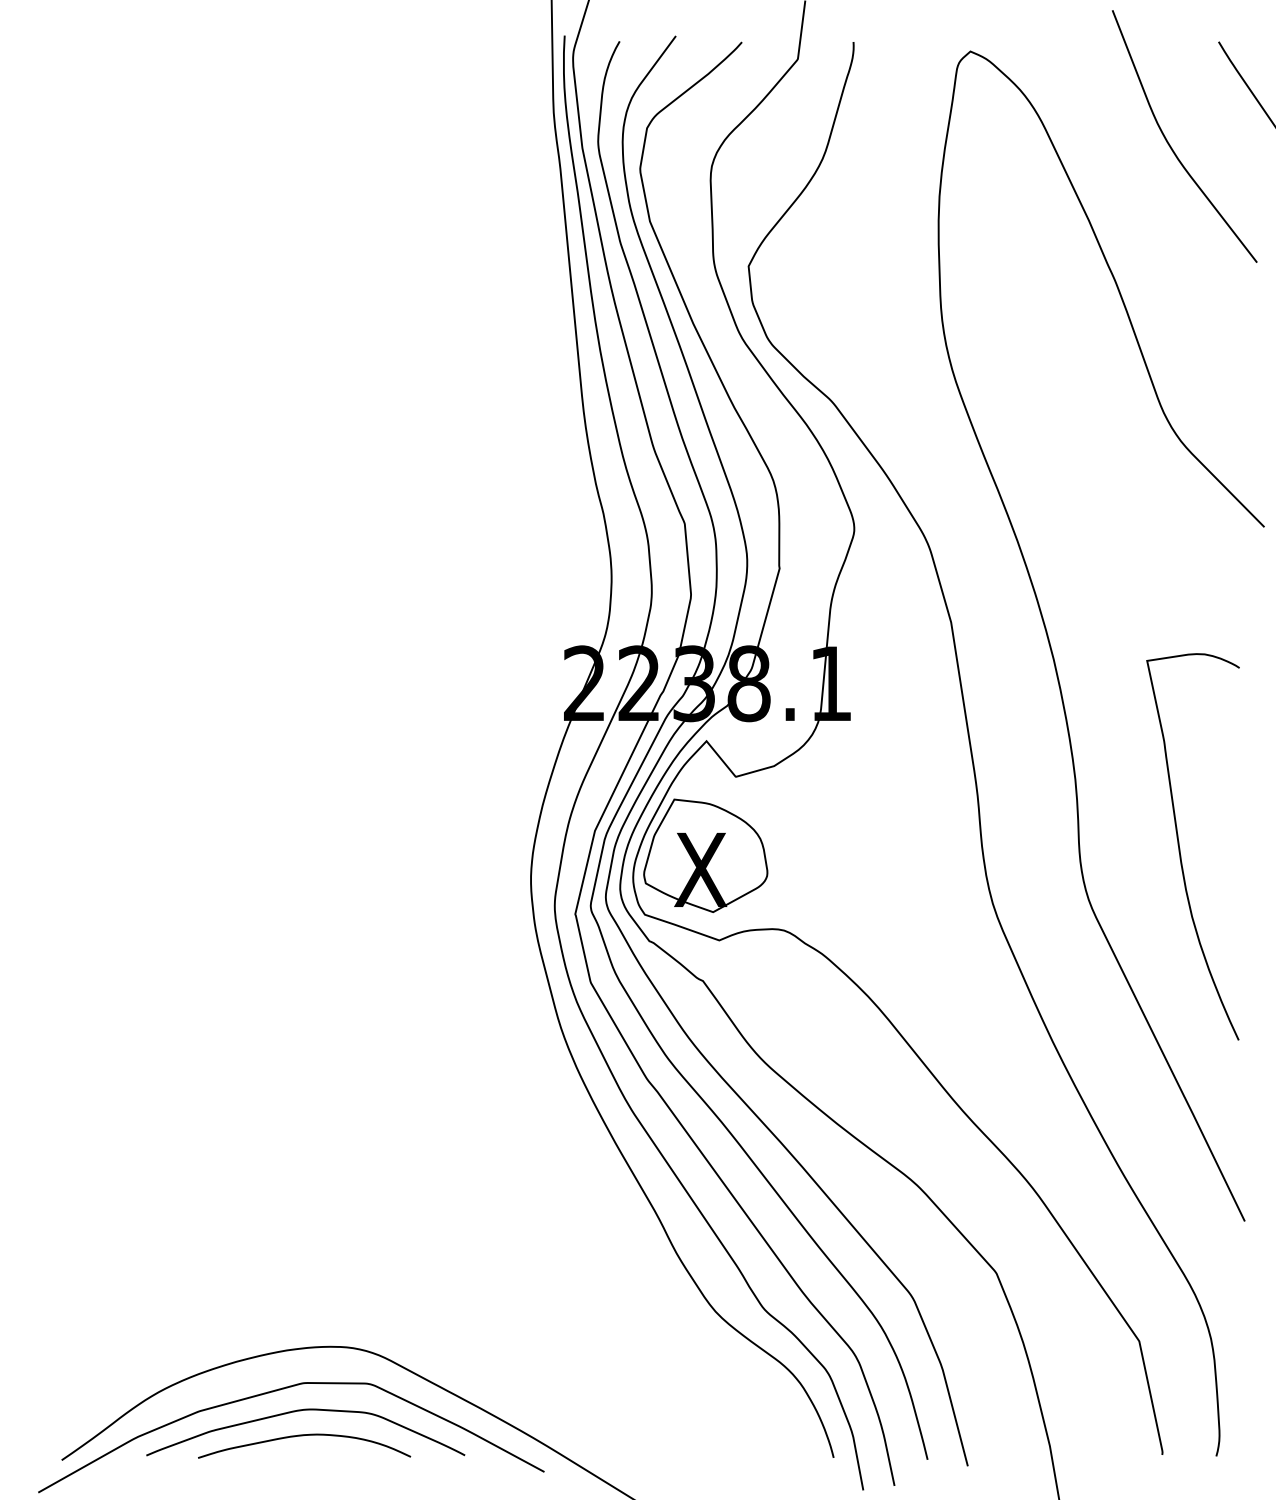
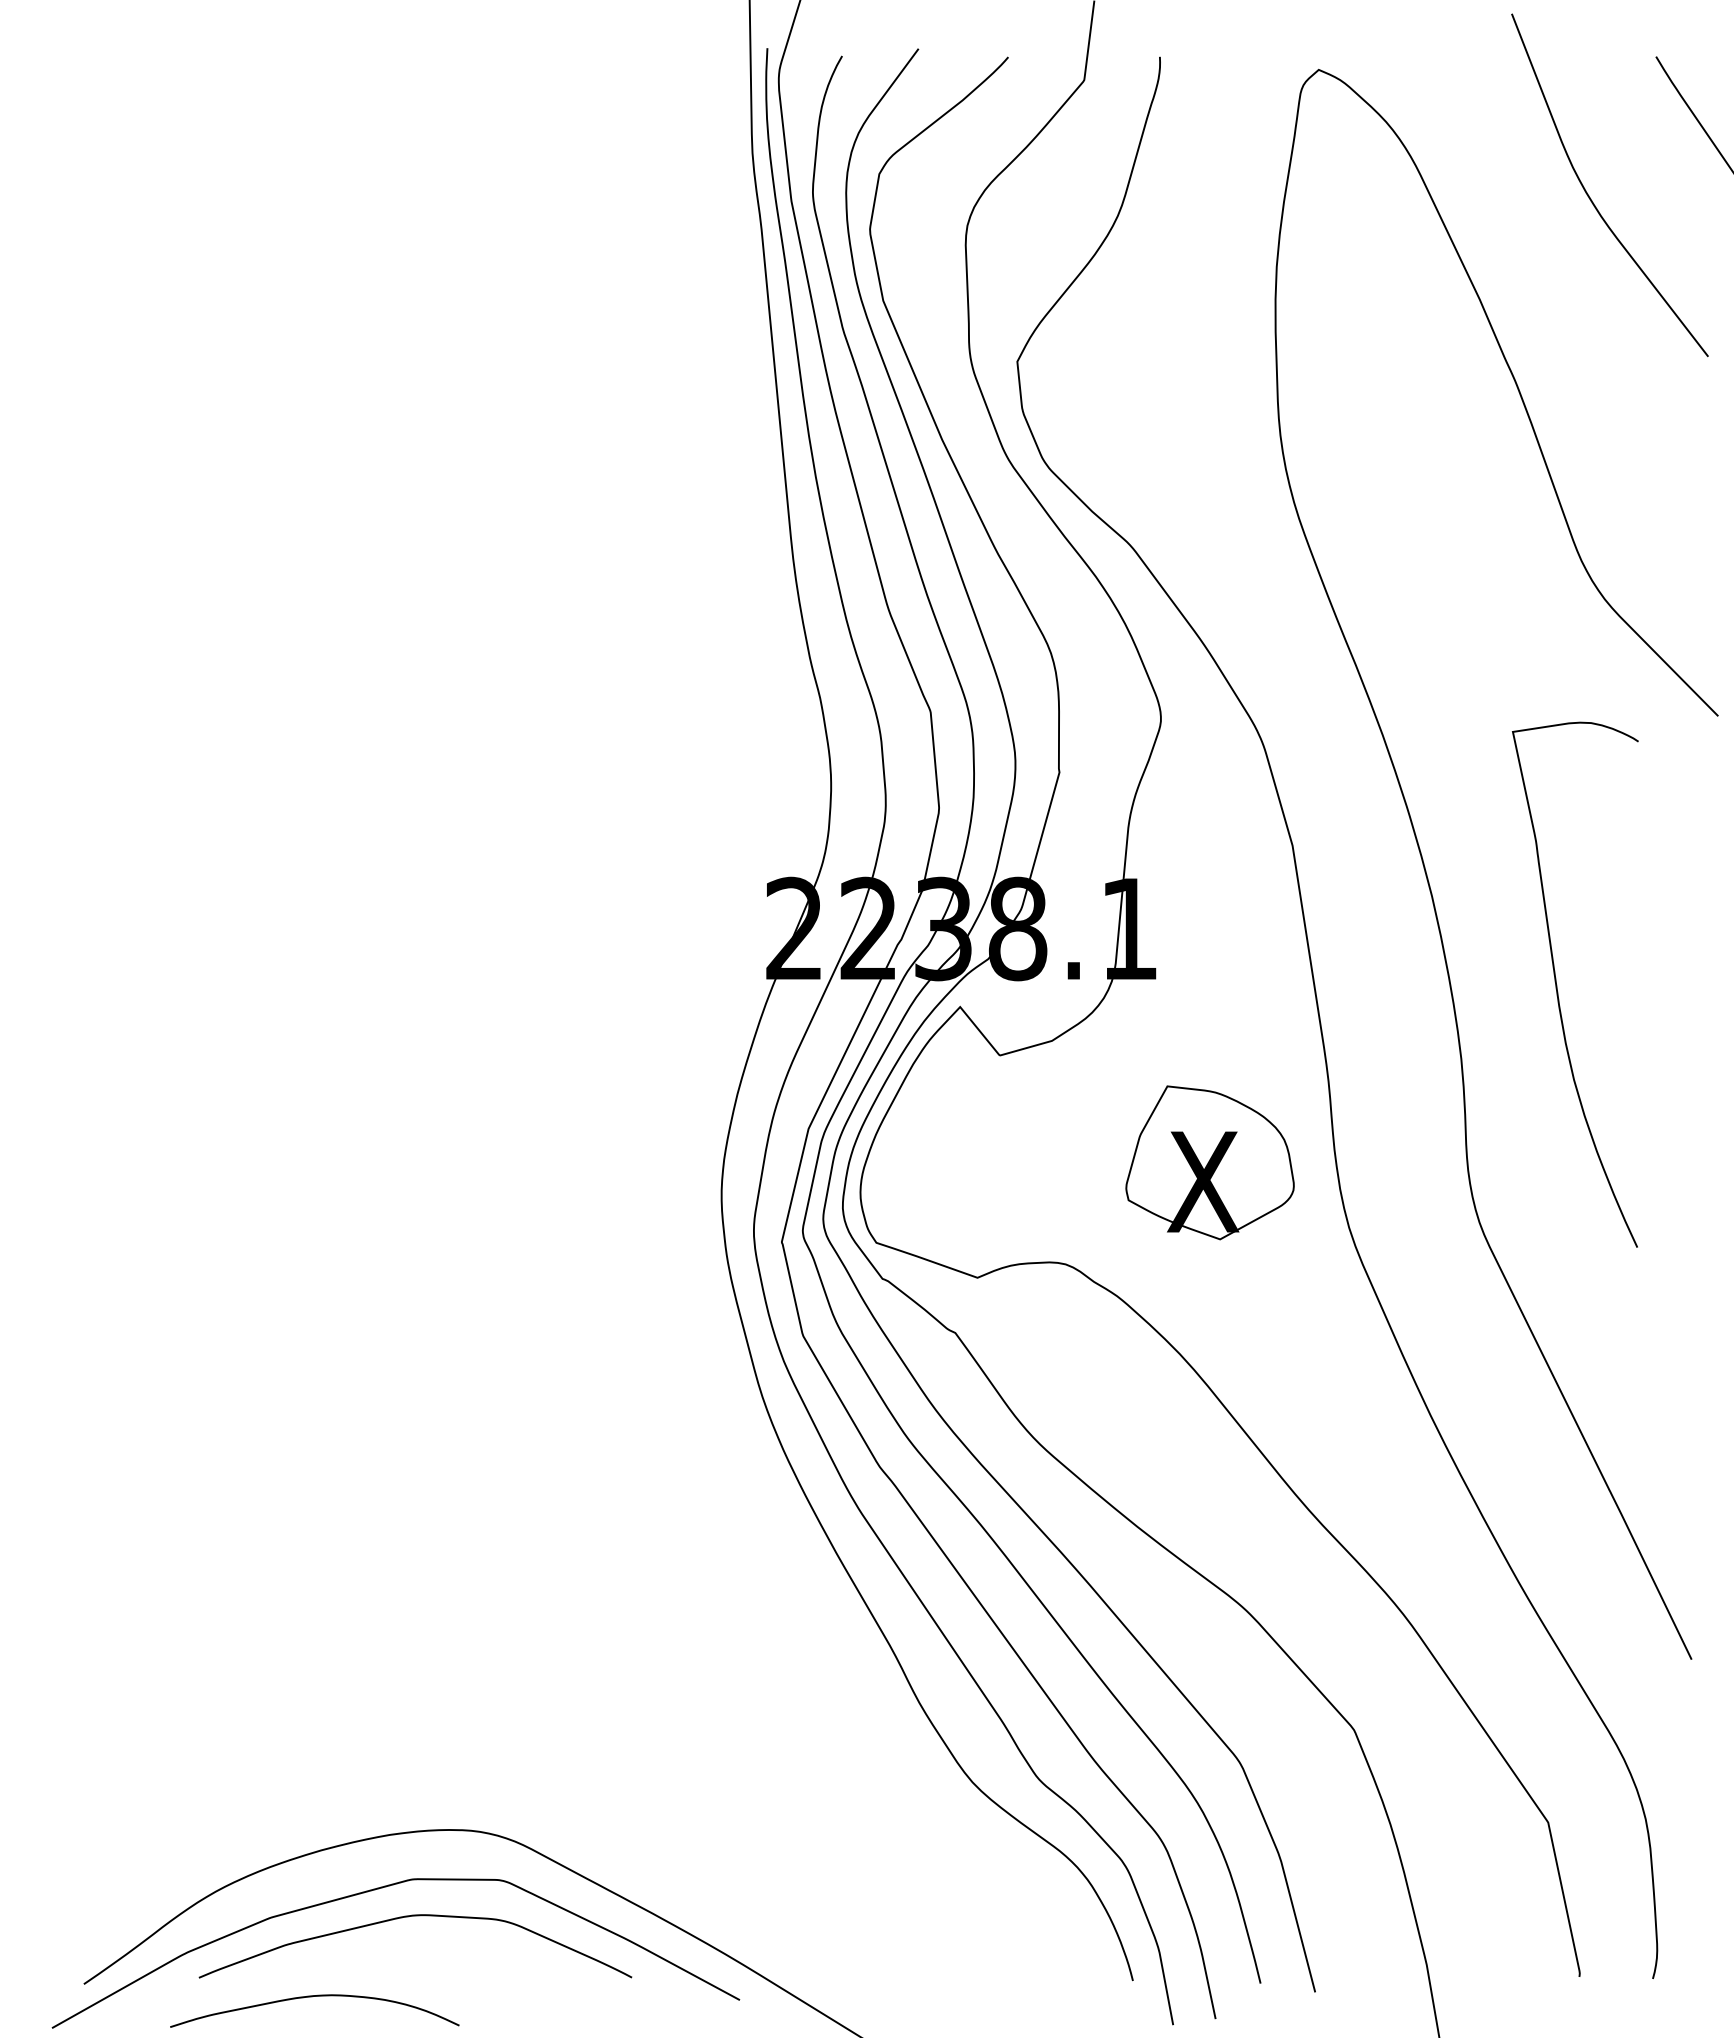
curve: (1179, 847) -> (1557, 985), moved
part: (705, 855) -> (1209, 1162), moved
curve: (302, 1436) -> (312, 1997), moved

